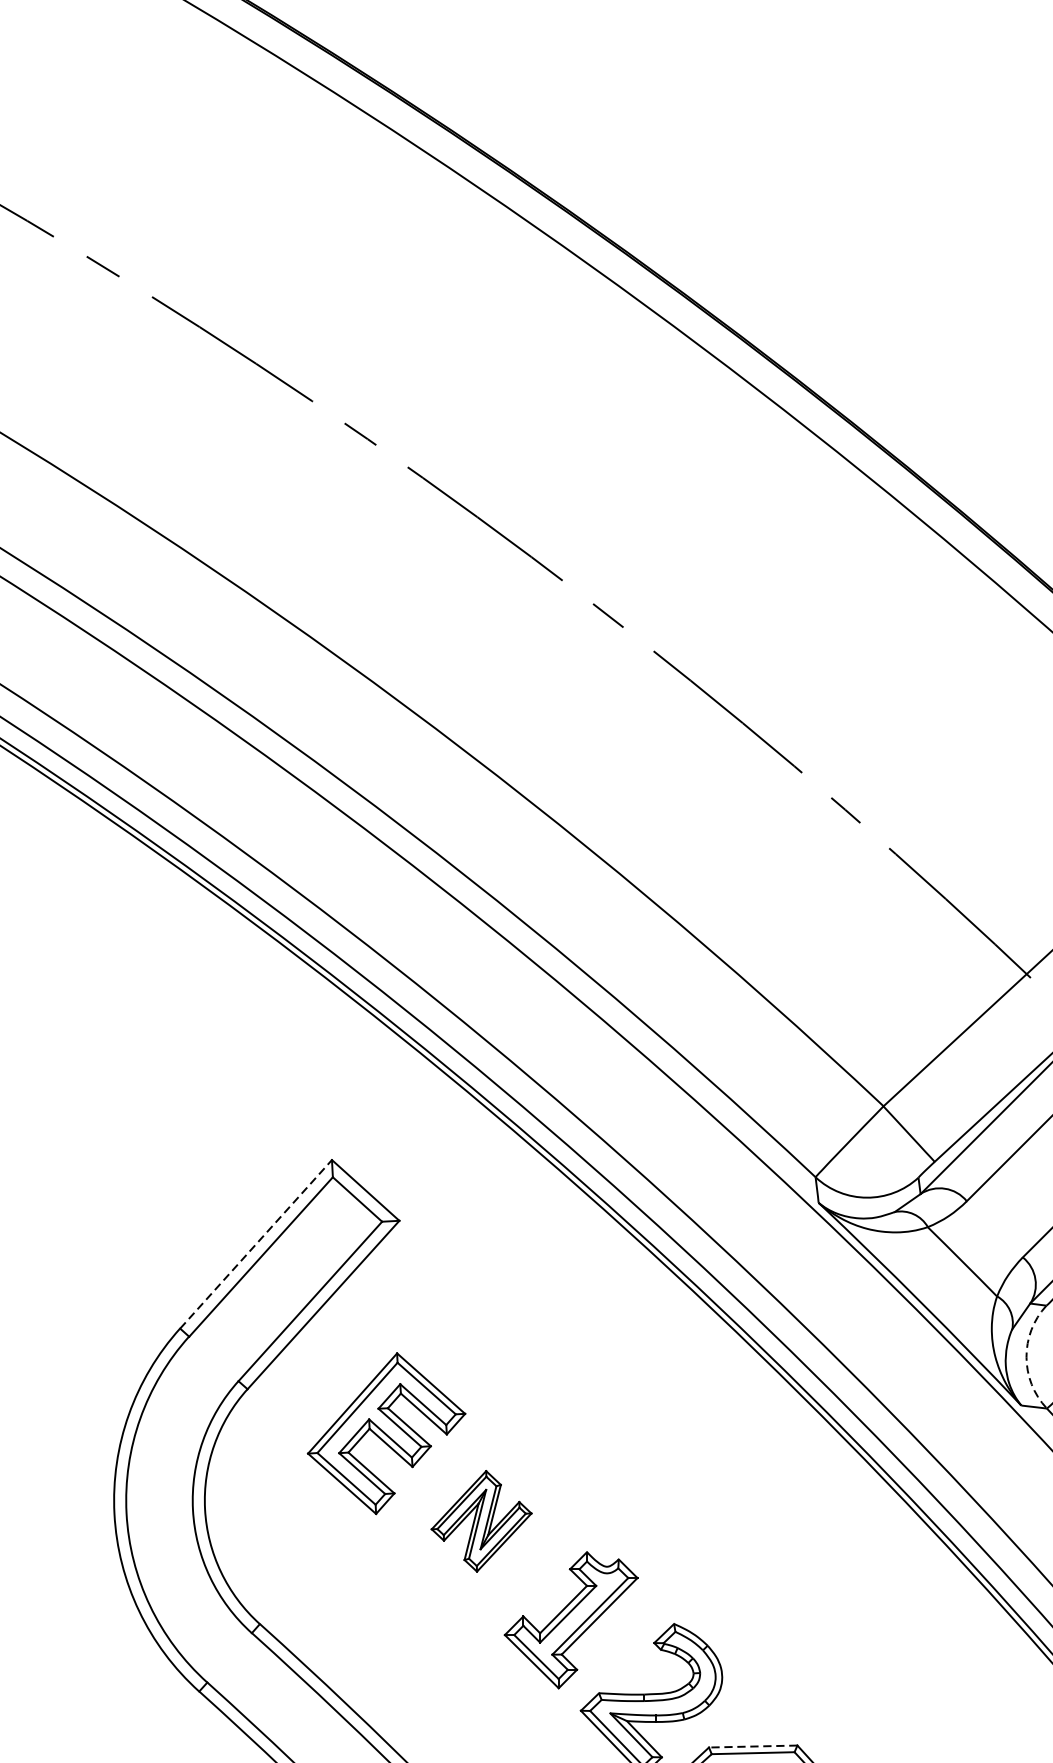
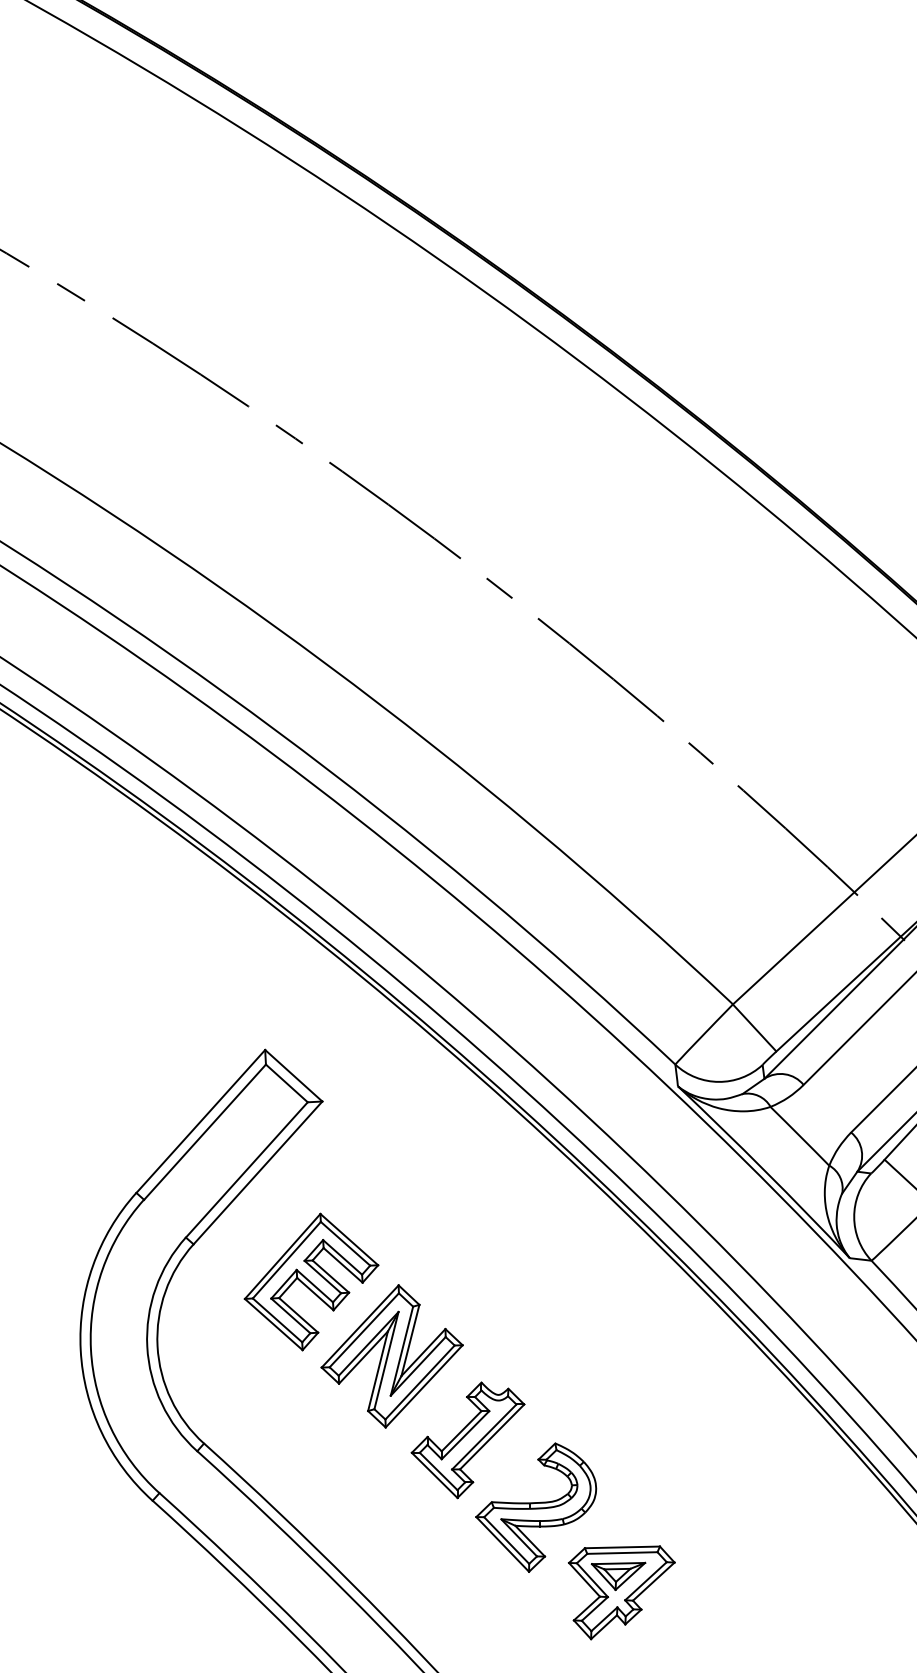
line: (256, 1244) -> (201, 1121), dashed -> solid
arc: (1026, 1357) -> (854, 1217), dashed -> solid
part: (480, 1521) -> (391, 1356), size x1.67
line: (753, 1746) -> (622, 1547), dashed -> solid

